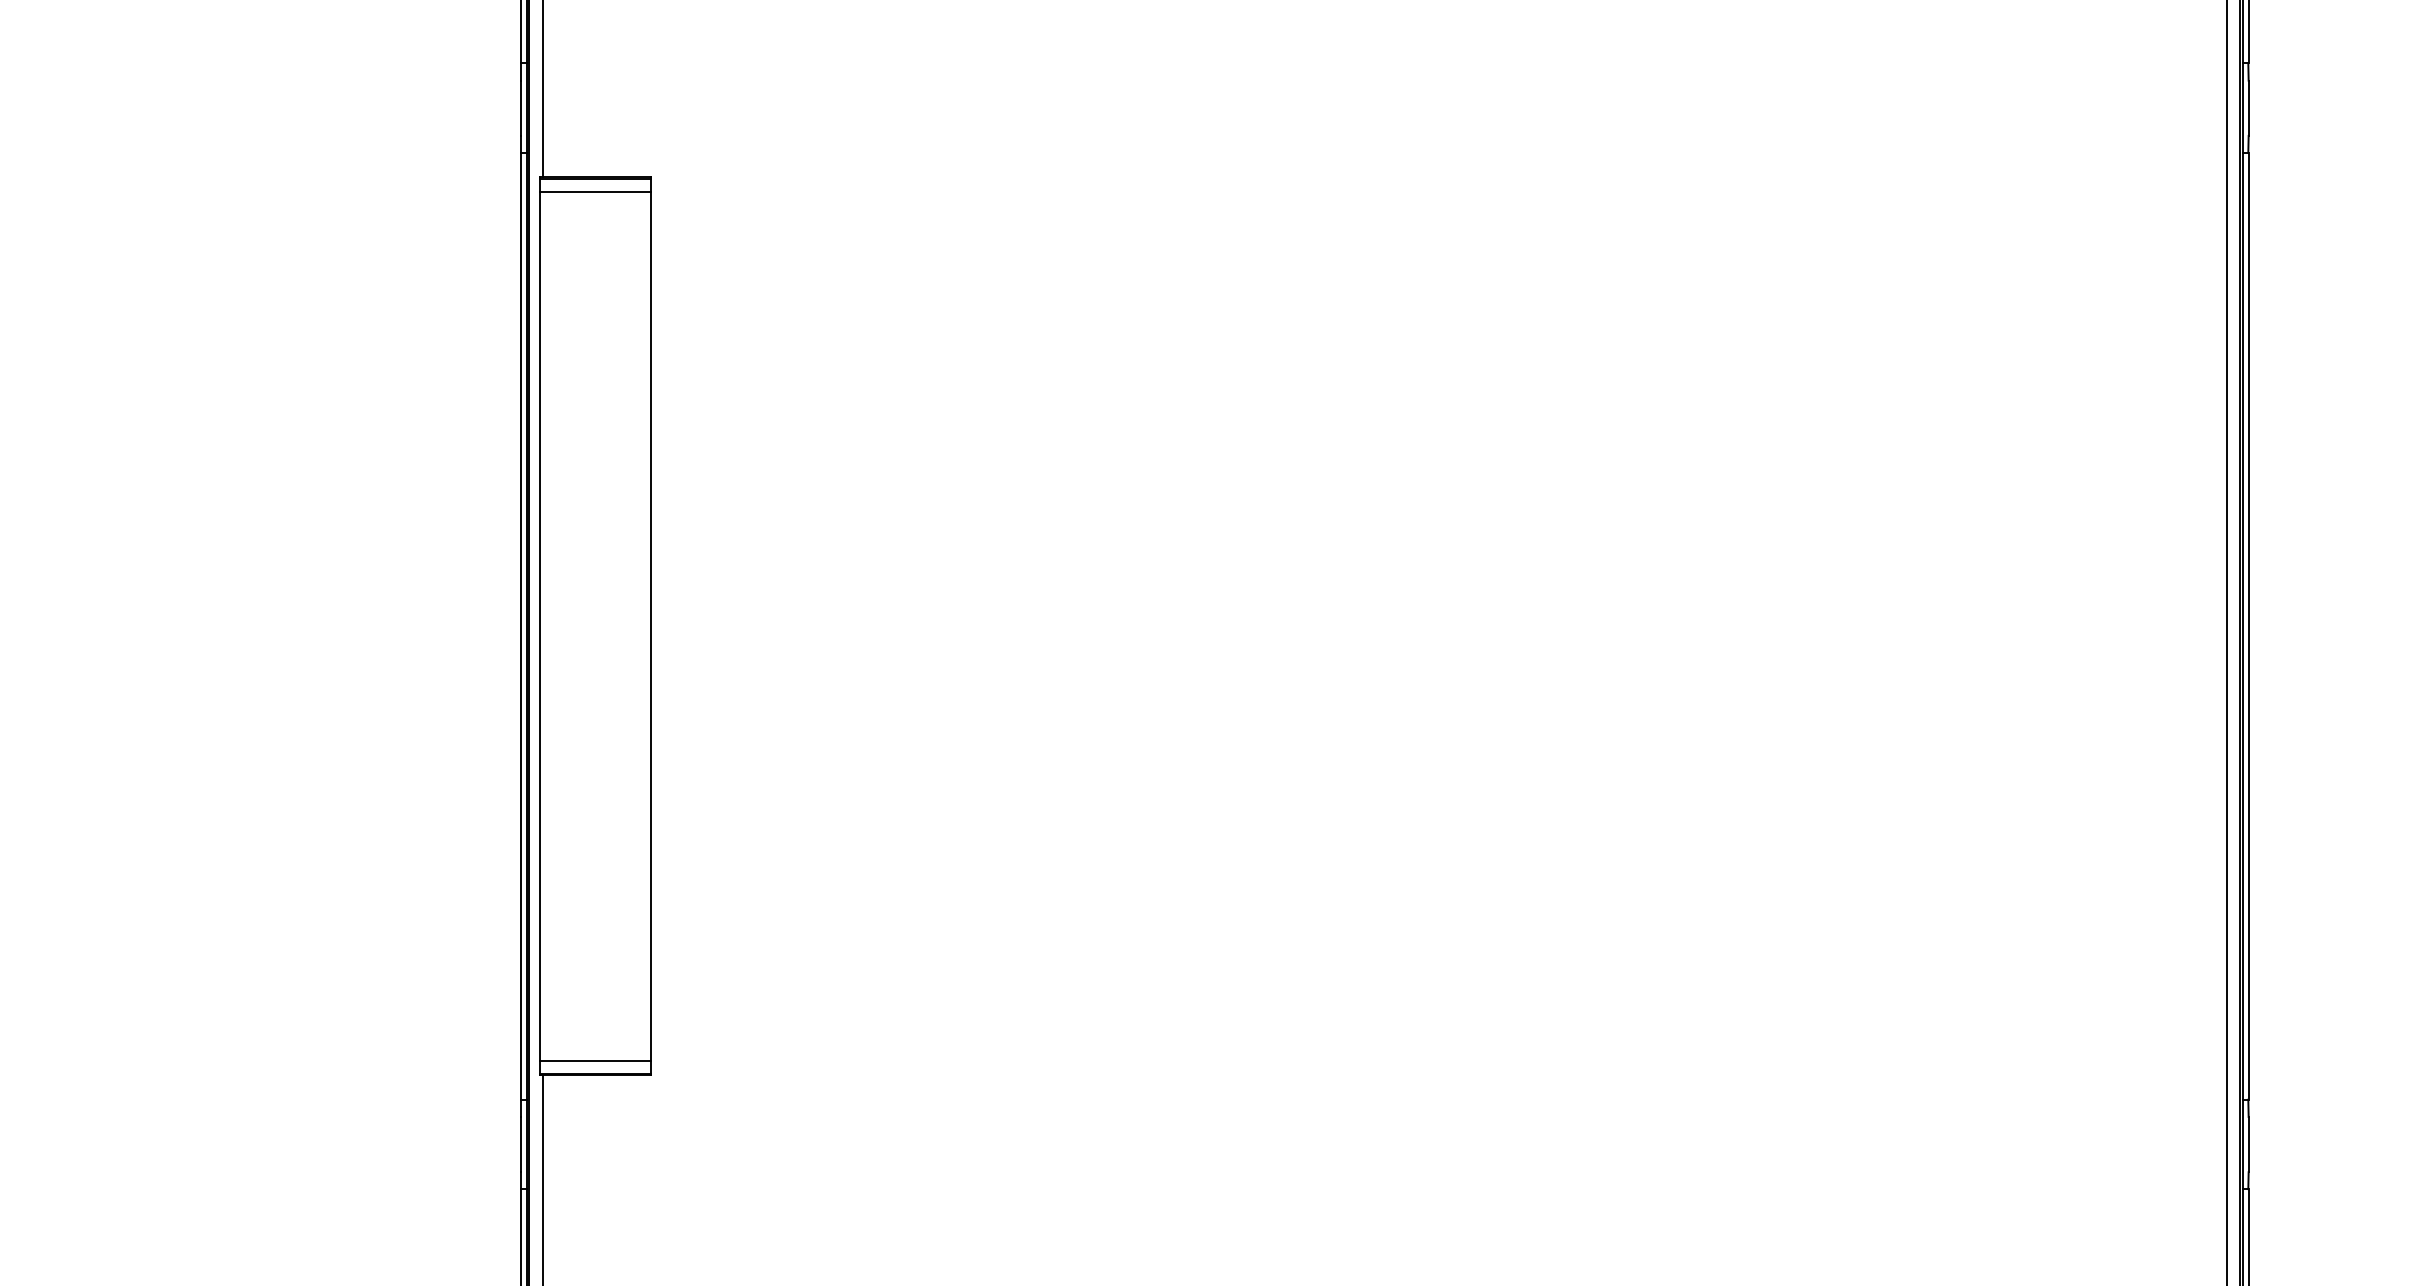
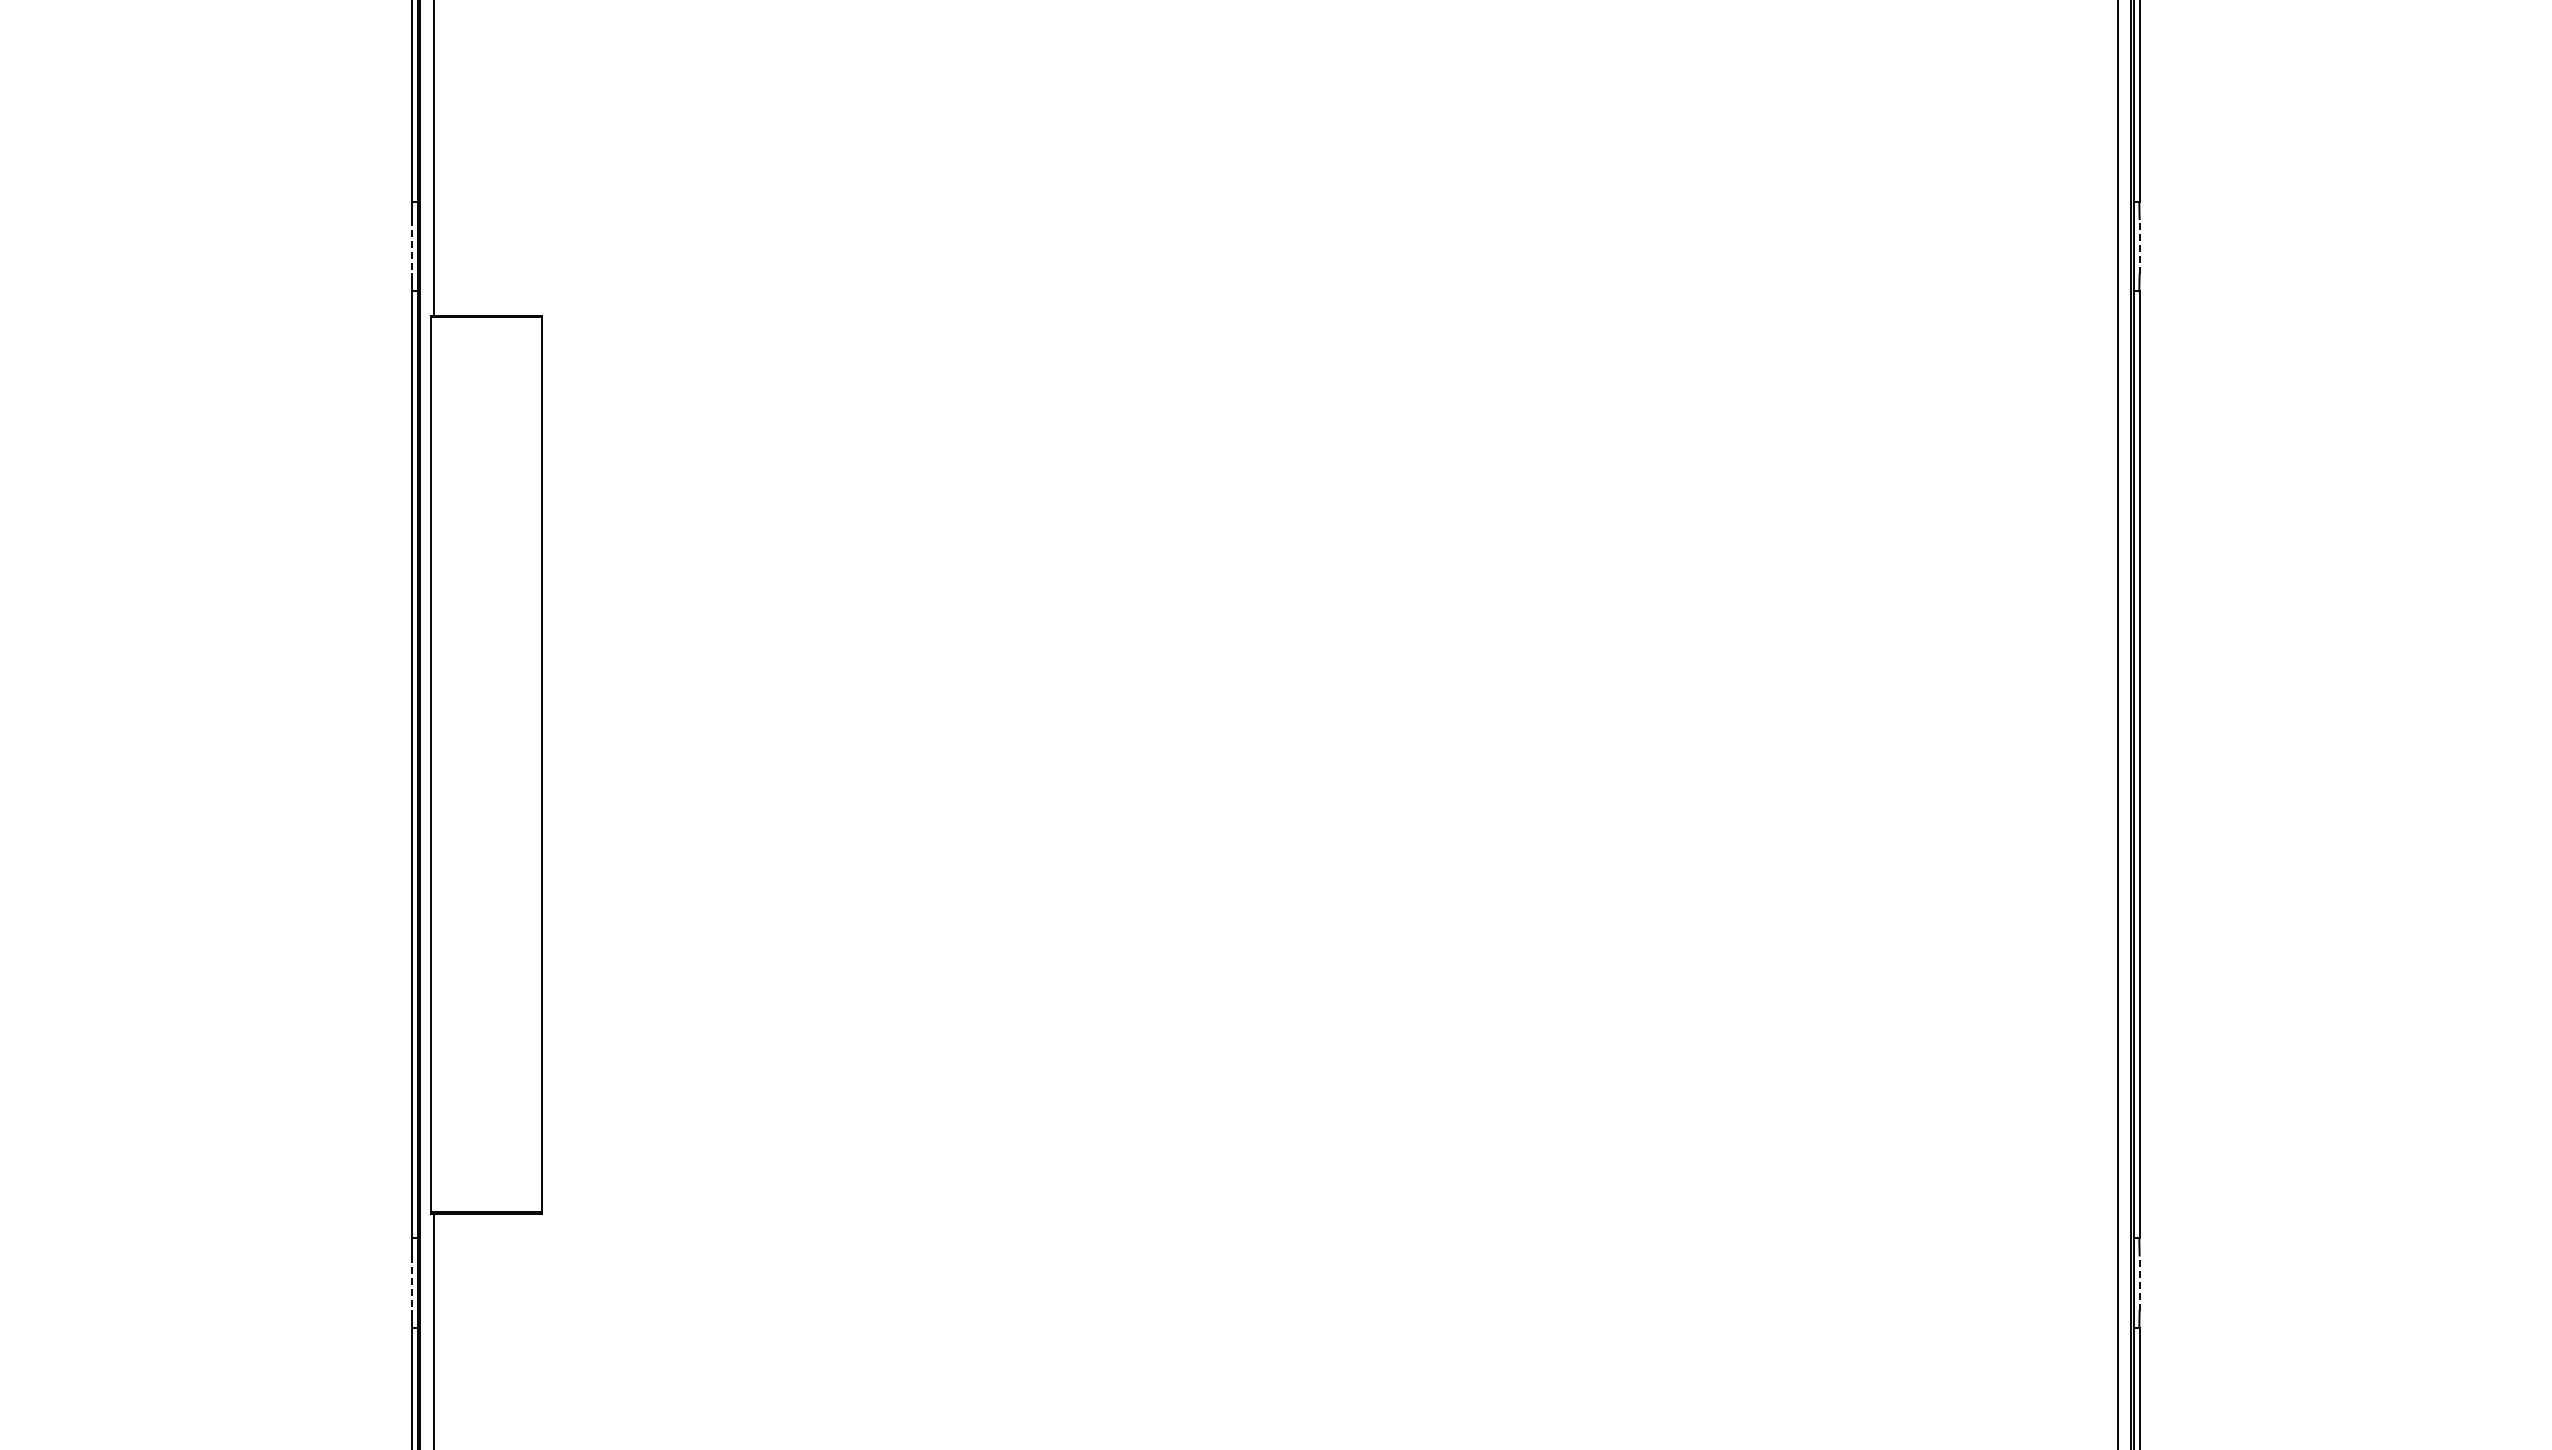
line: (521, 107) -> (412, 246), solid -> dashed
line: (2248, 107) -> (2139, 246), solid -> dashed
line: (595, 191) -> (486, 330), removed
line: (595, 1060) -> (486, 1199), removed
line: (521, 1144) -> (412, 1283), solid -> dashed
line: (2248, 1144) -> (2139, 1283), solid -> dashed

